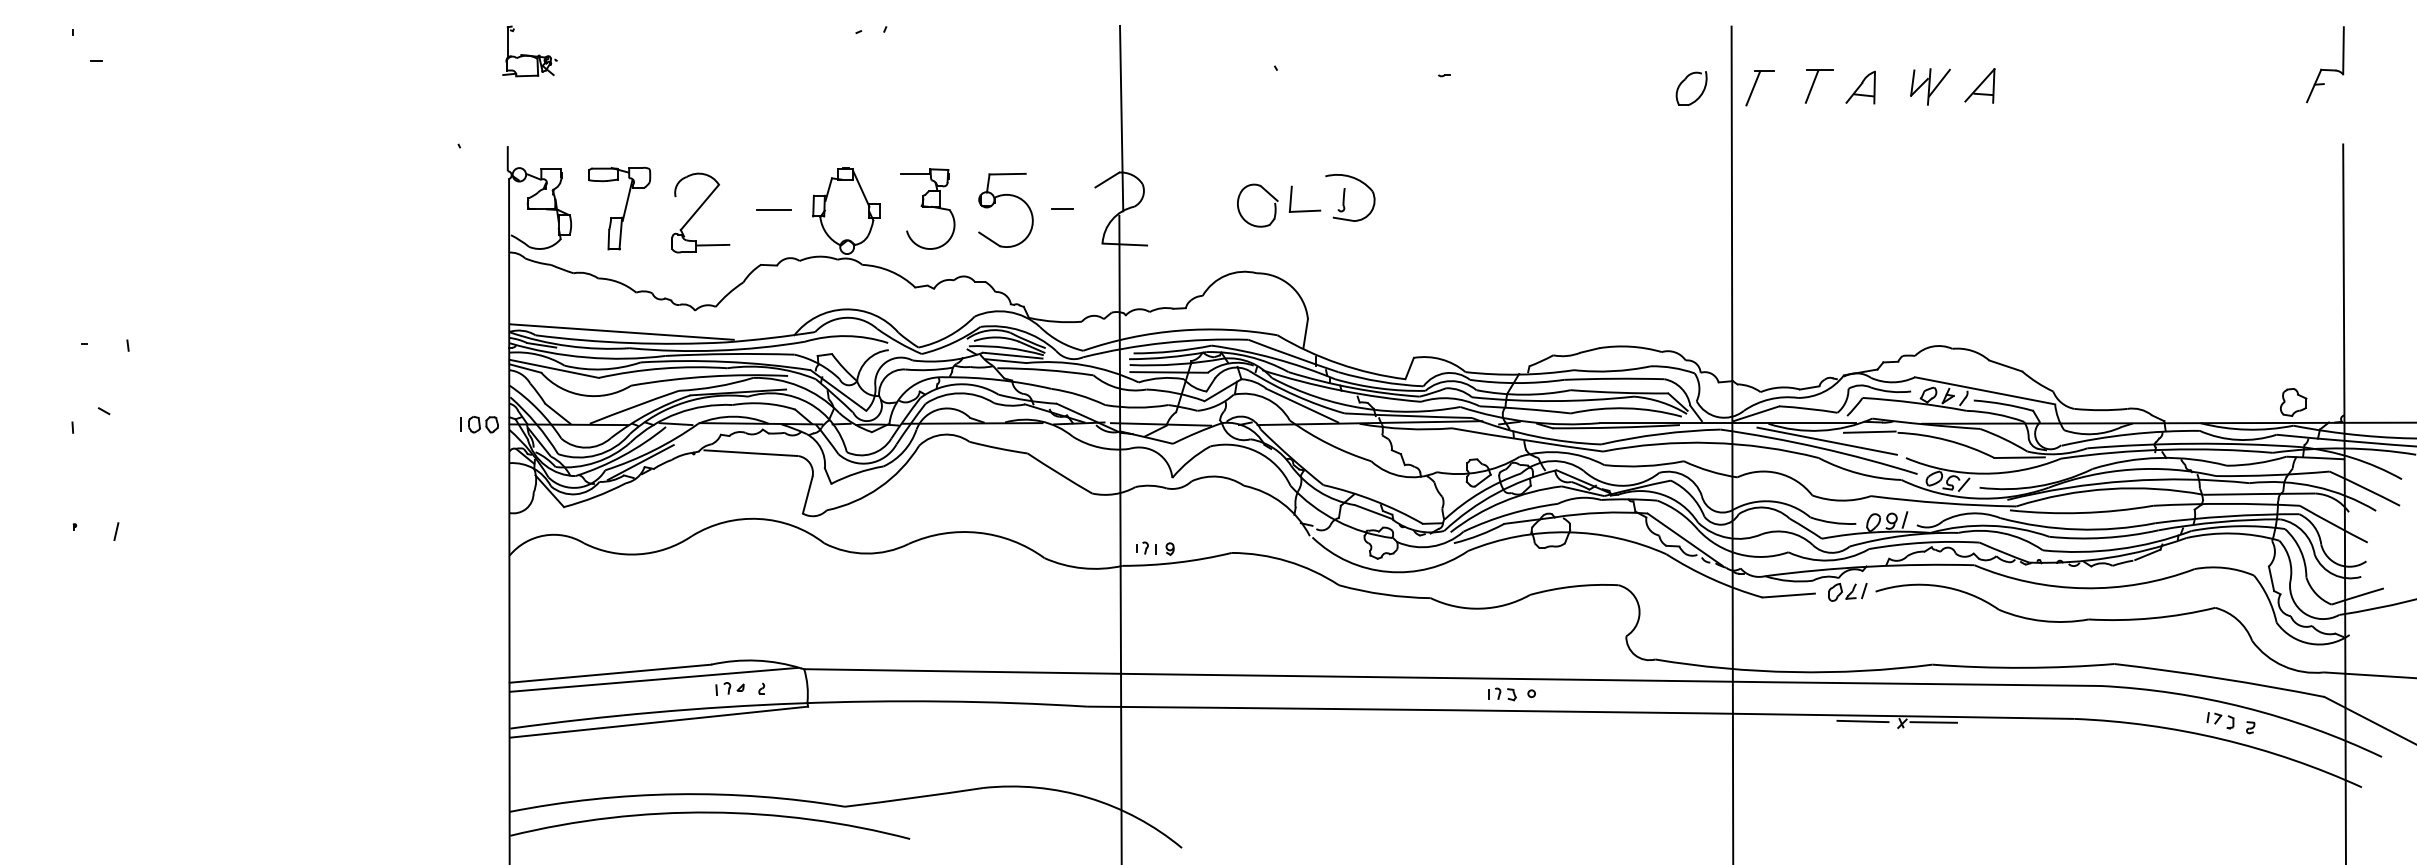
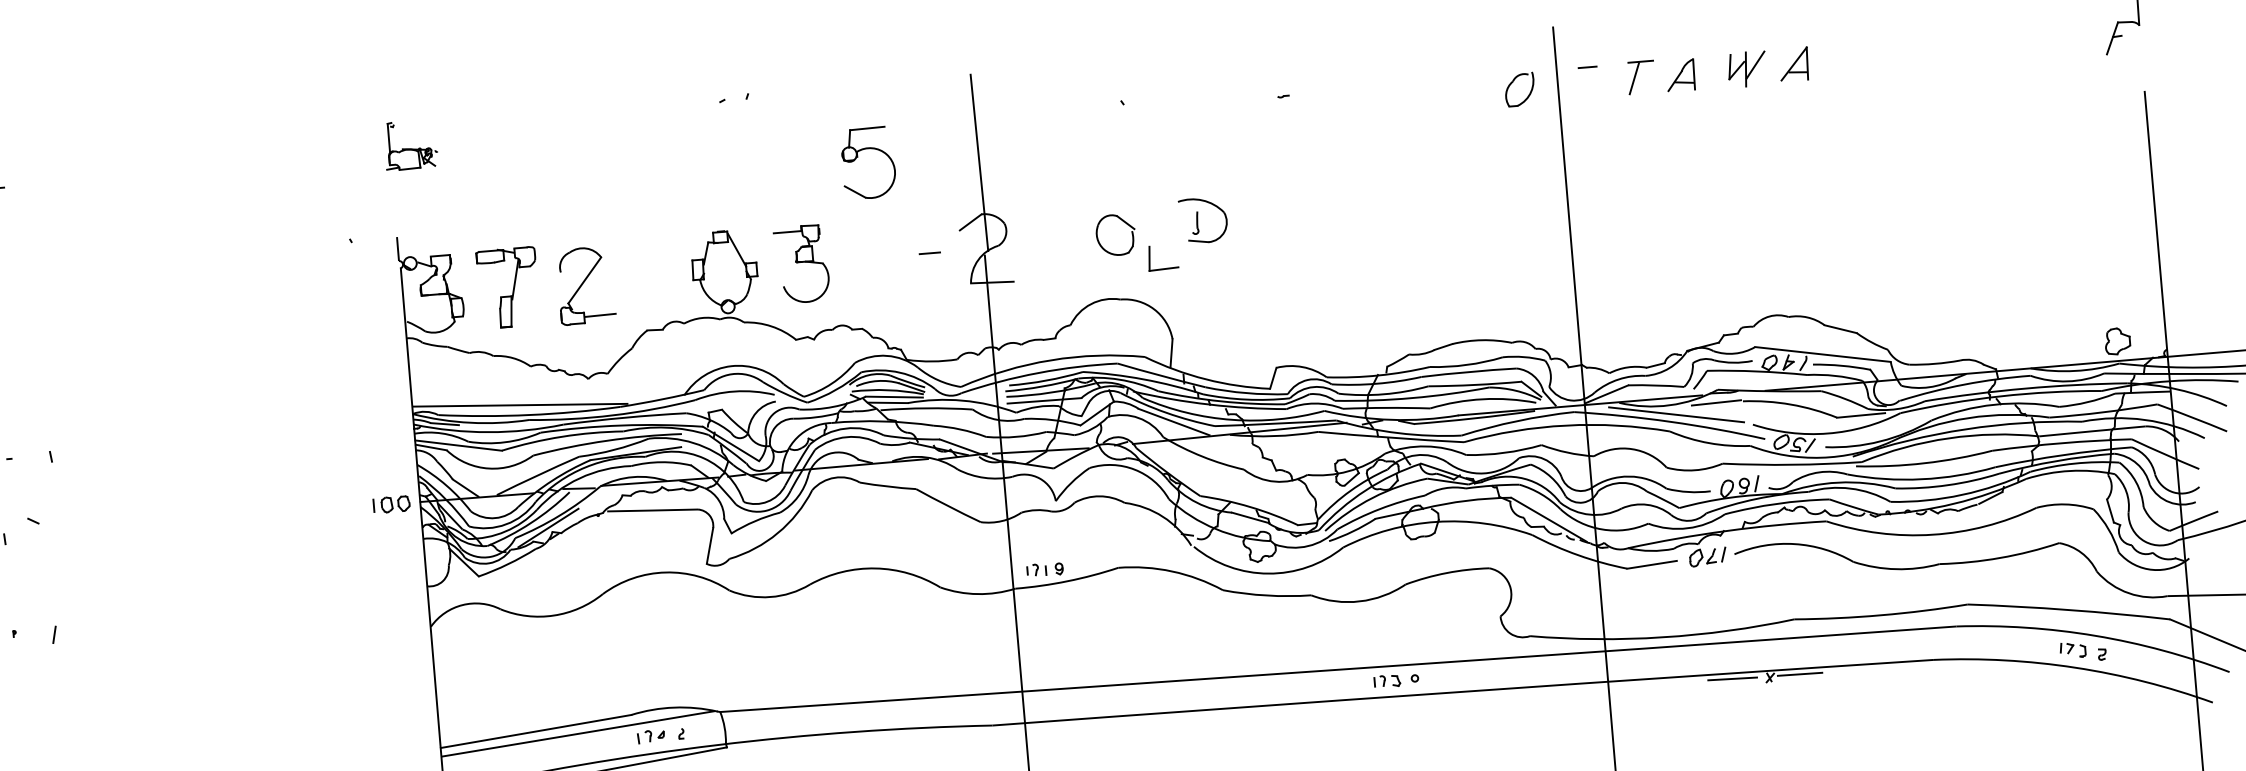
line: (1753, 88) -> (1578, 84), removed
part: (995, 203) -> (858, 157), moved
line: (774, 210) -> (656, 277), removed
part: (1304, 210) -> (1163, 268), moved

